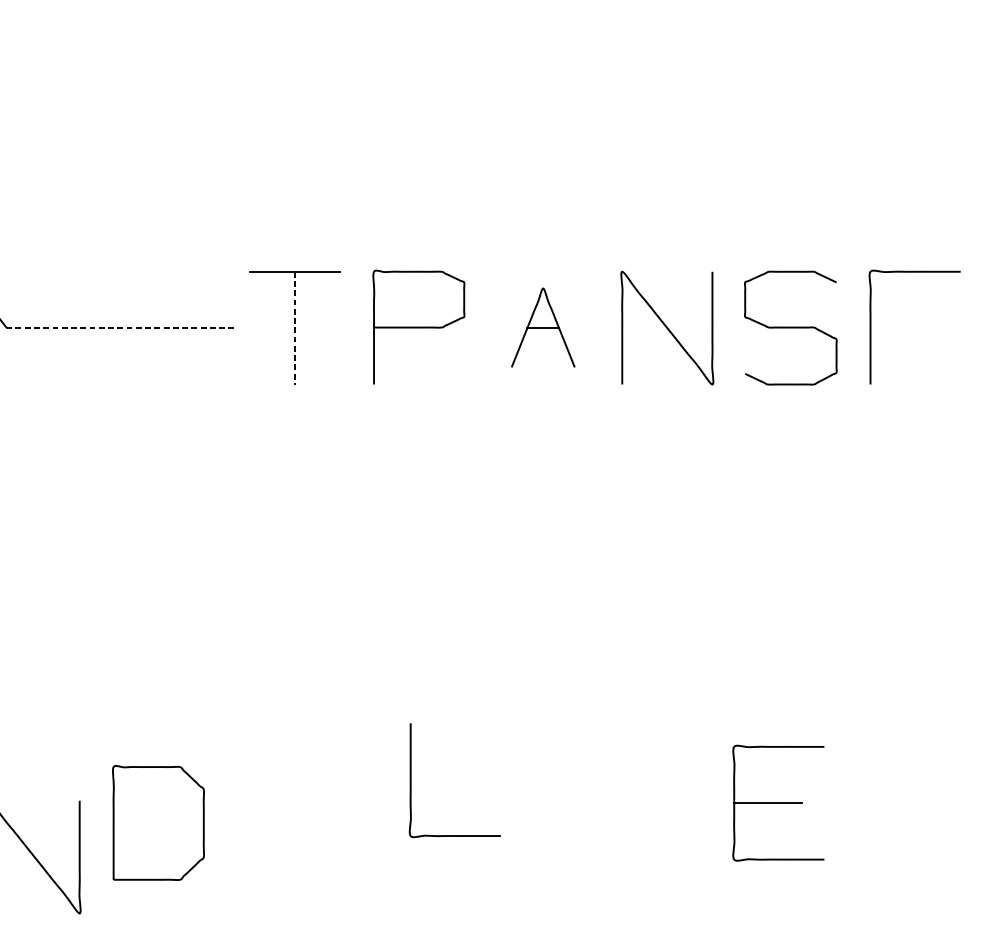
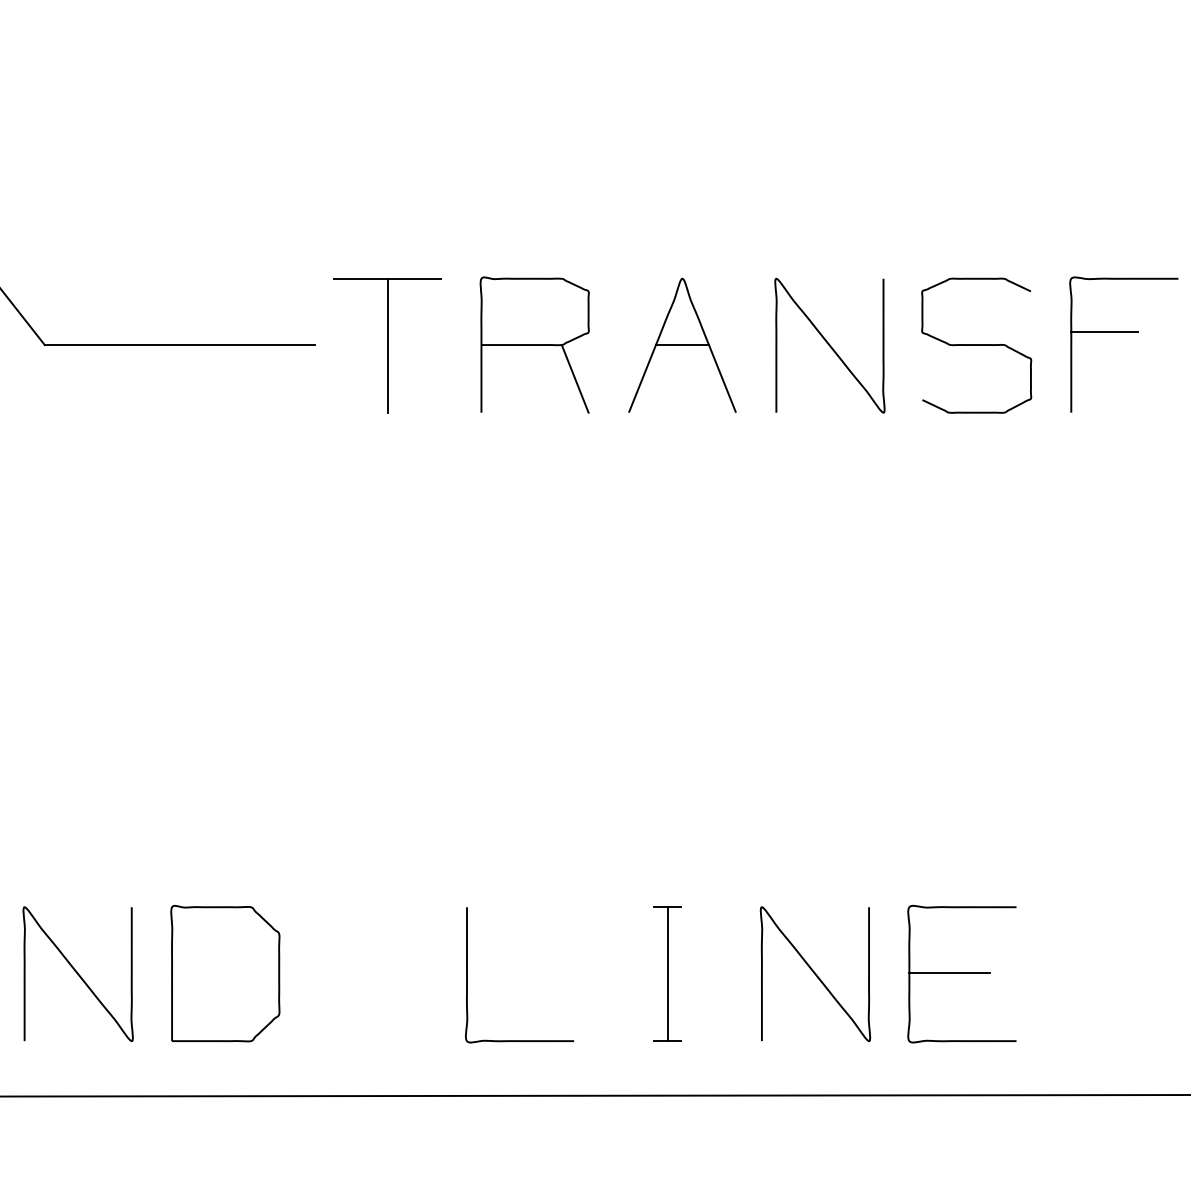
line: (898, 316) -> (1104, 332), added
line: (119, 327) -> (179, 345), dashed -> solid
line: (294, 327) -> (387, 345), dashed -> solid
part: (543, 327) -> (682, 344), size x1.43
line: (452, 355) -> (574, 378), added
curve: (411, 780) -> (467, 975), moved
part: (778, 802) -> (961, 973), moved
part: (158, 822) -> (225, 973), moved
part: (530, 856) -> (667, 973), added
curve: (655, 856) -> (815, 973), added

